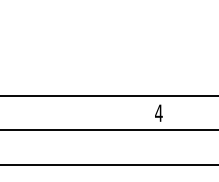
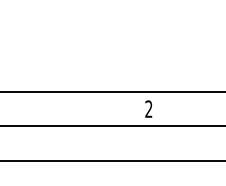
text: (158, 112) -> (148, 108), 4 -> 2

